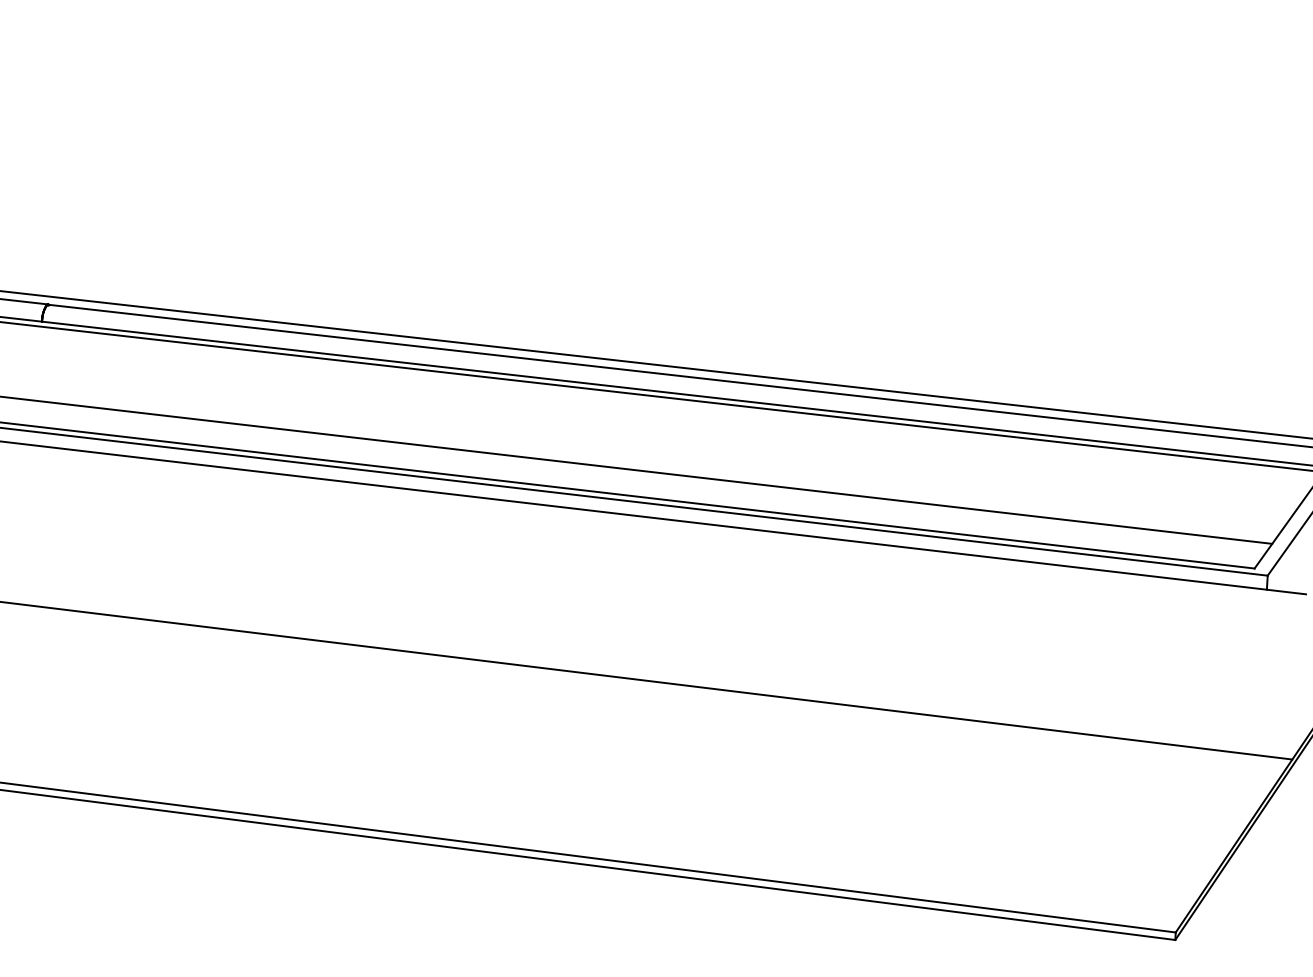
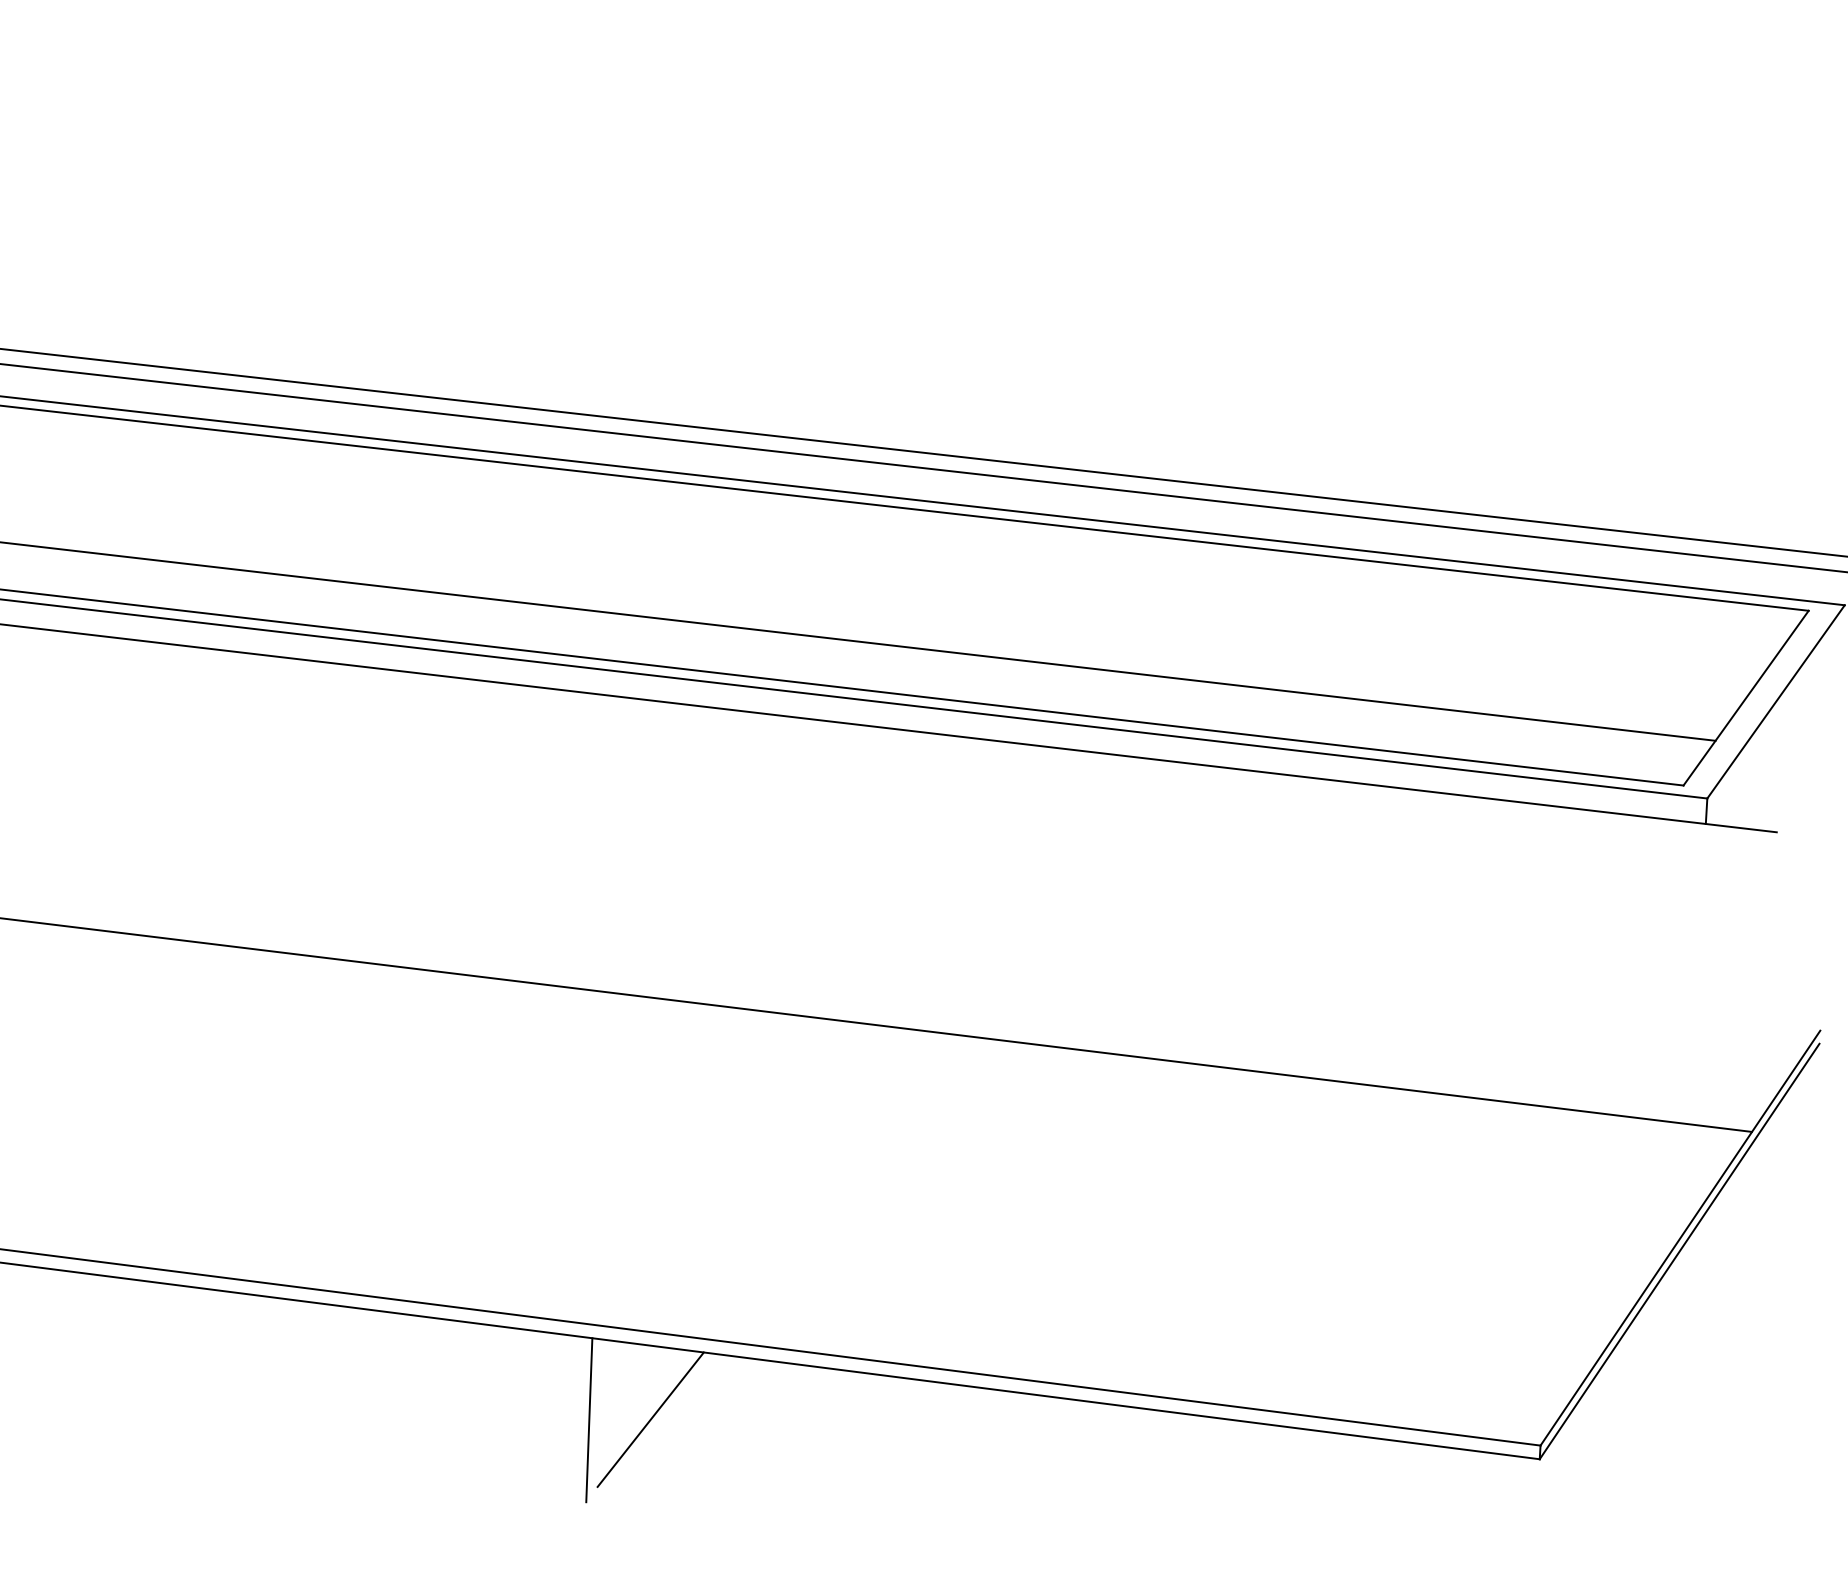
line: (650, 918) -> (587, 1420), added
line: (684, 918) -> (649, 1420), added

